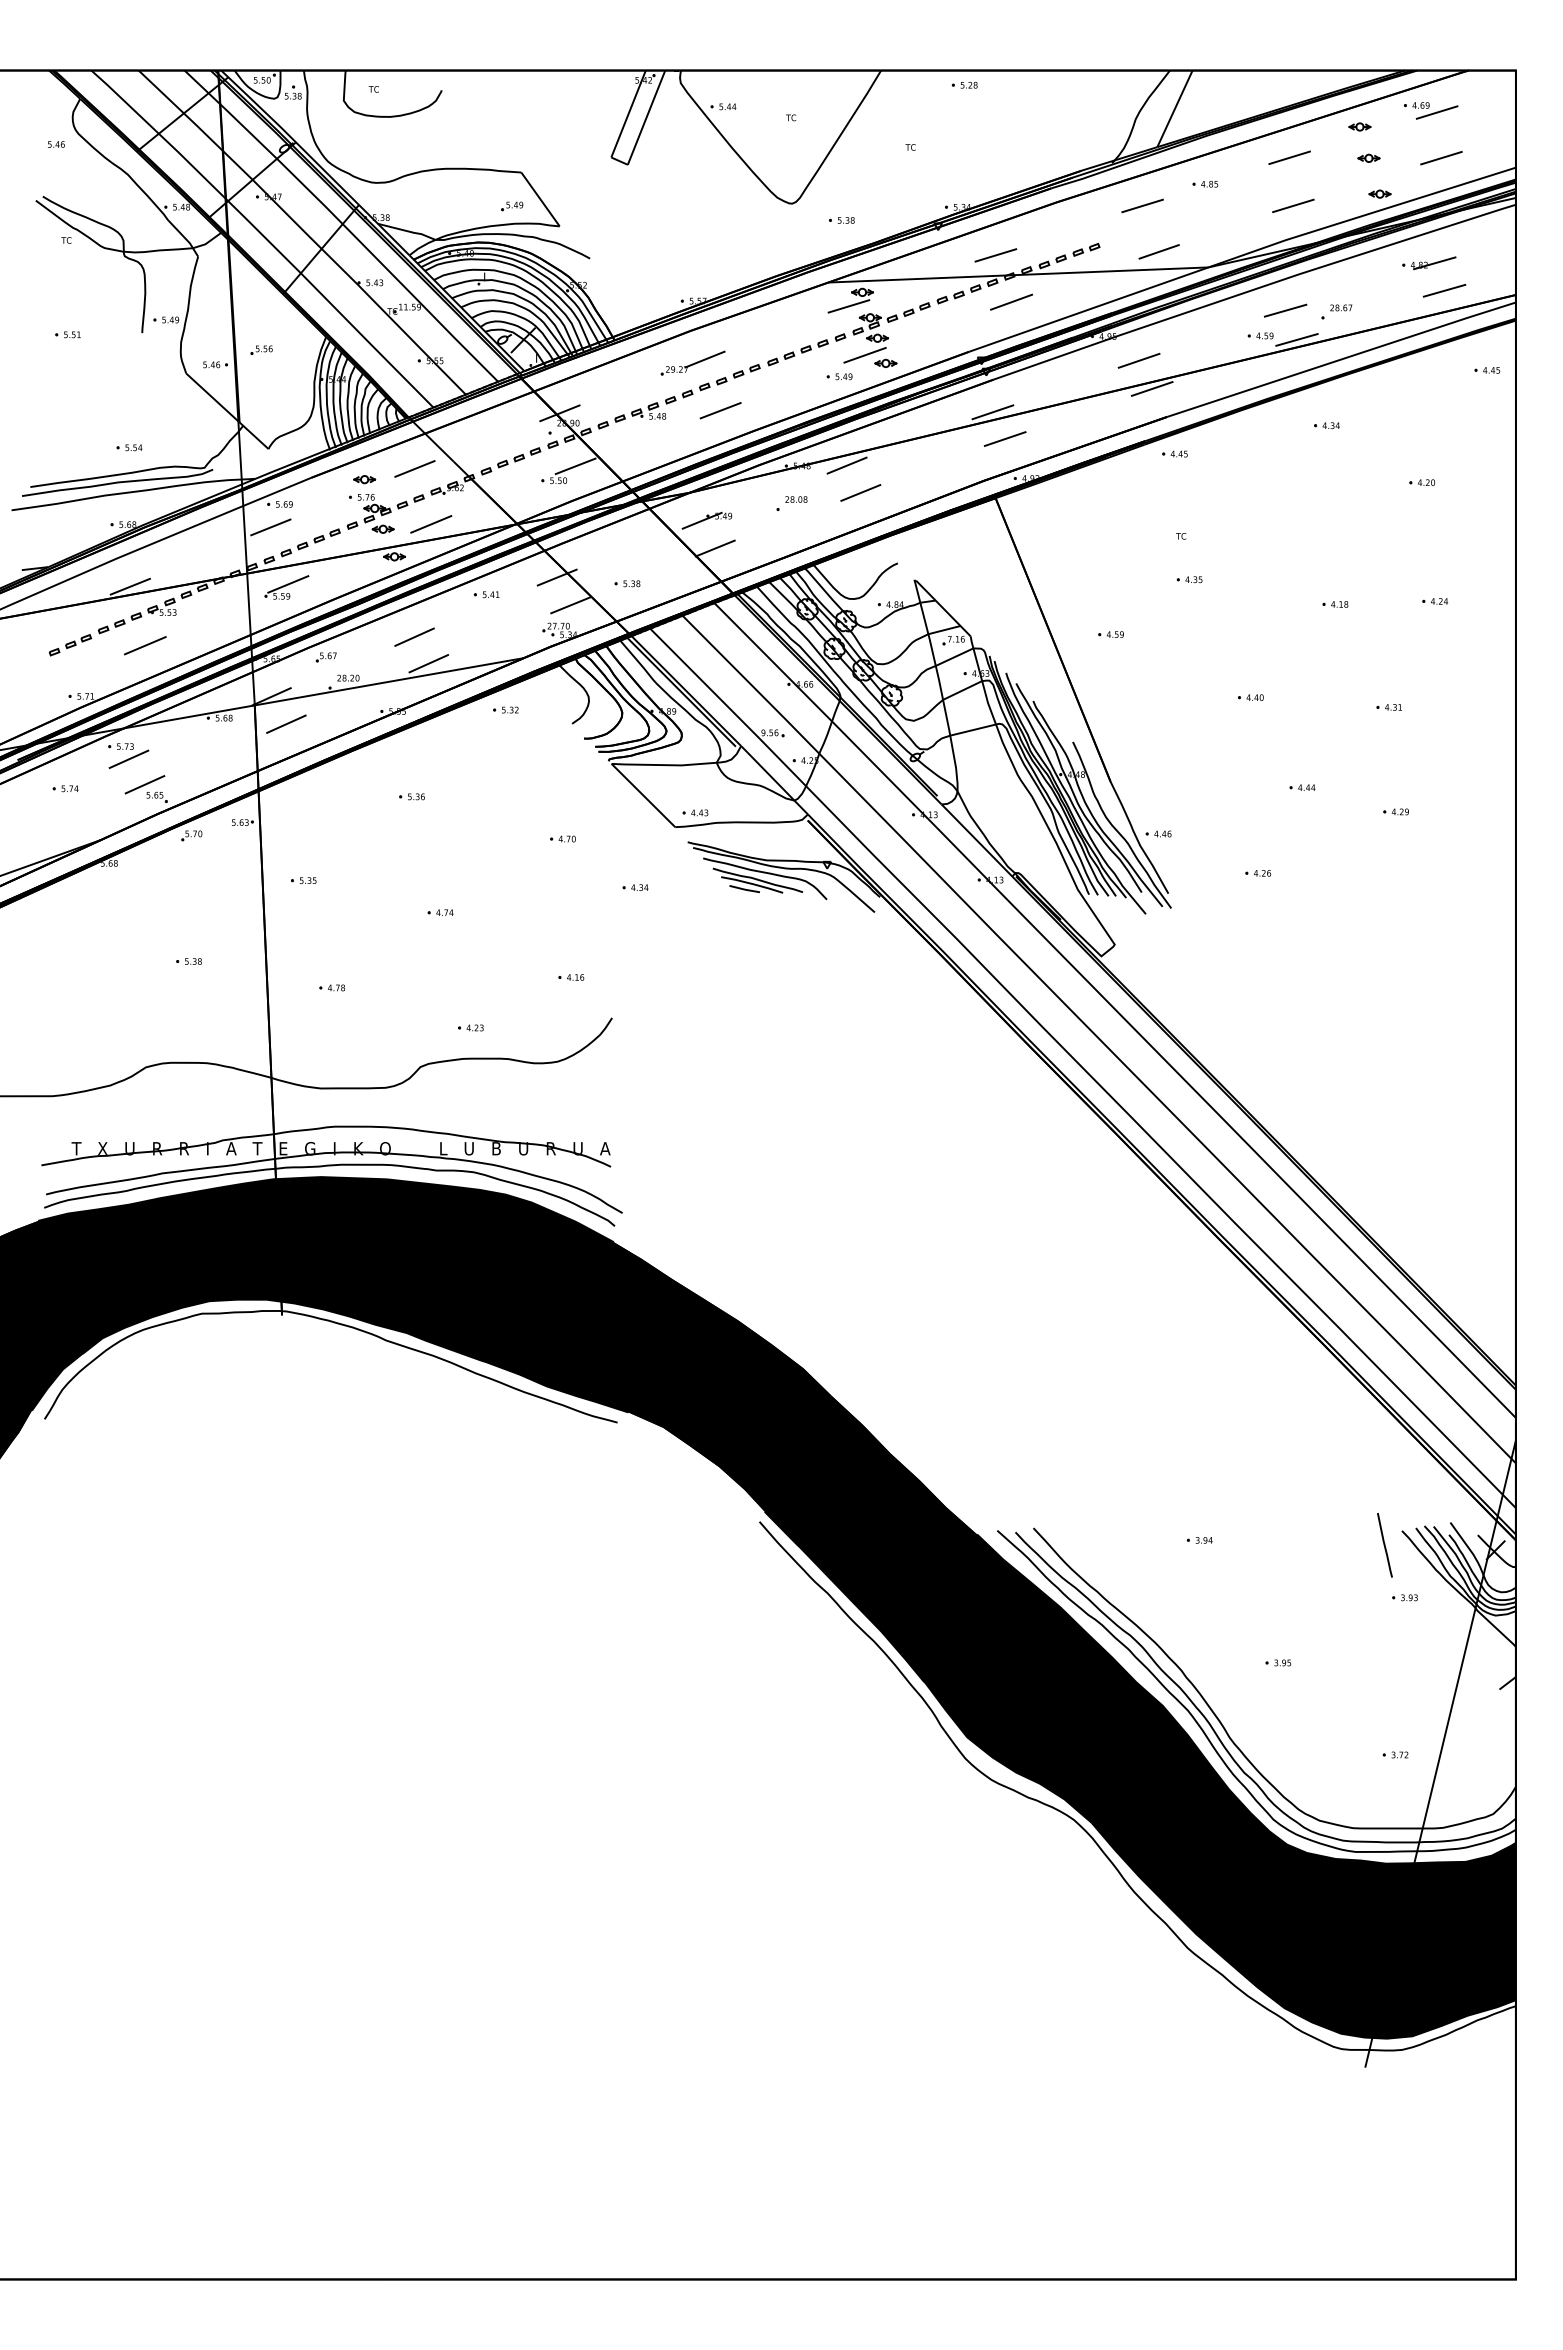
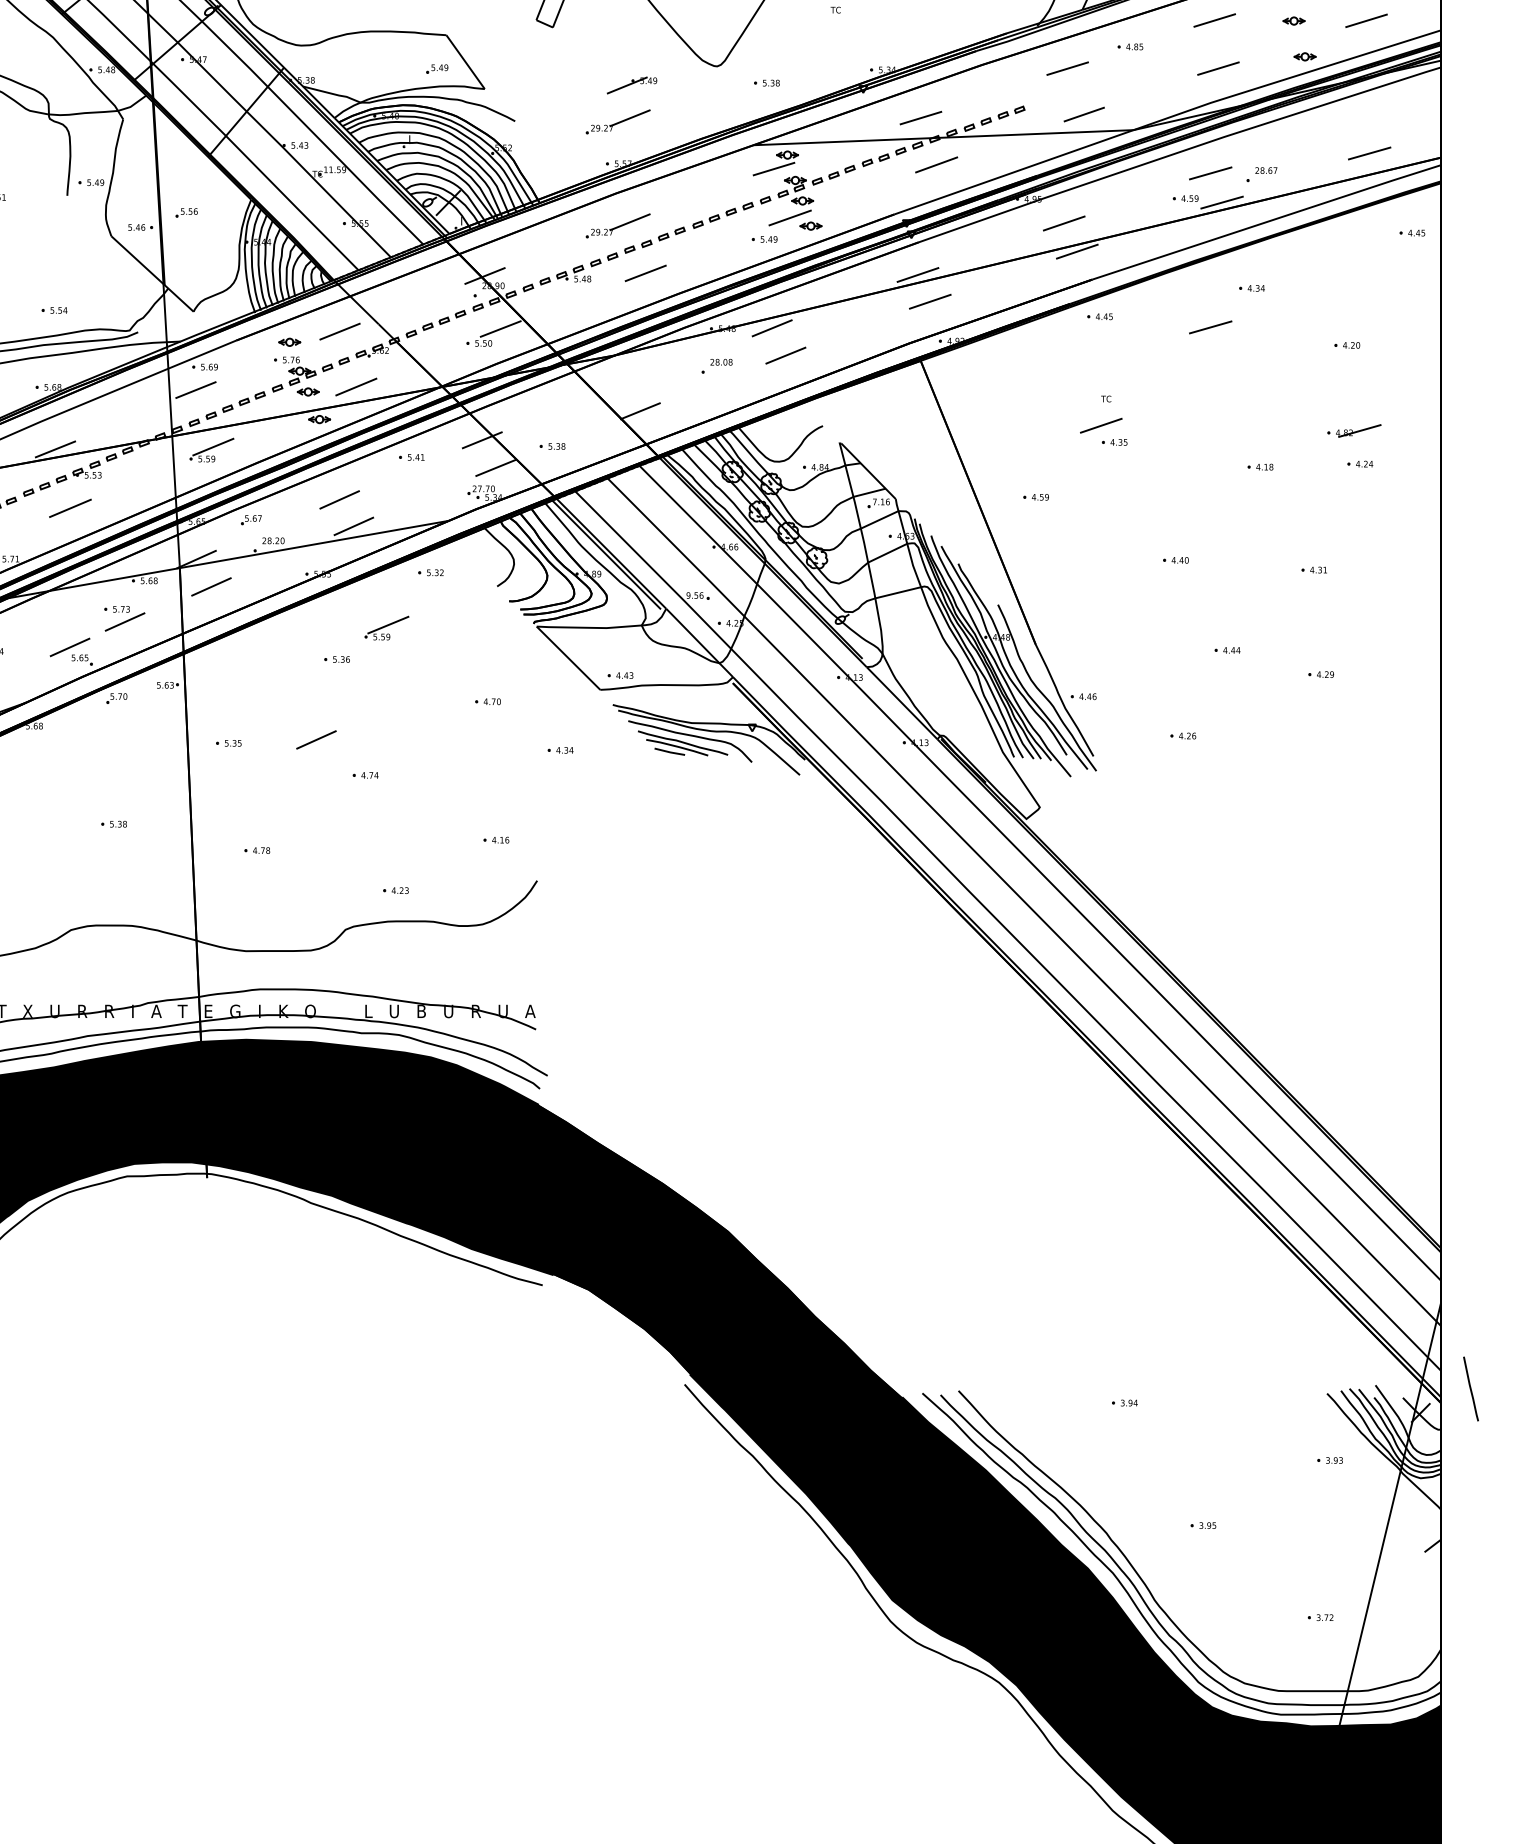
part: (692, 258) -> (617, 121), added
part: (1429, 263) -> (1354, 431), moved
line: (1285, 464) -> (1210, 327), added
part: (706, 520) -> (631, 85), moved
line: (1175, 562) -> (1100, 425), added
part: (128, 755) -> (124, 618), moved
part: (461, 765) -> (386, 628), added
line: (391, 876) -> (316, 739), added
line: (1384, 1545) -> (1470, 1389), moved

